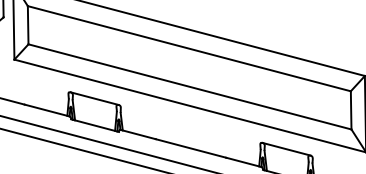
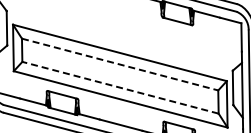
line: (189, 48) -> (120, 64), solid -> dashed
line: (189, 86) -> (120, 87), solid -> dashed

